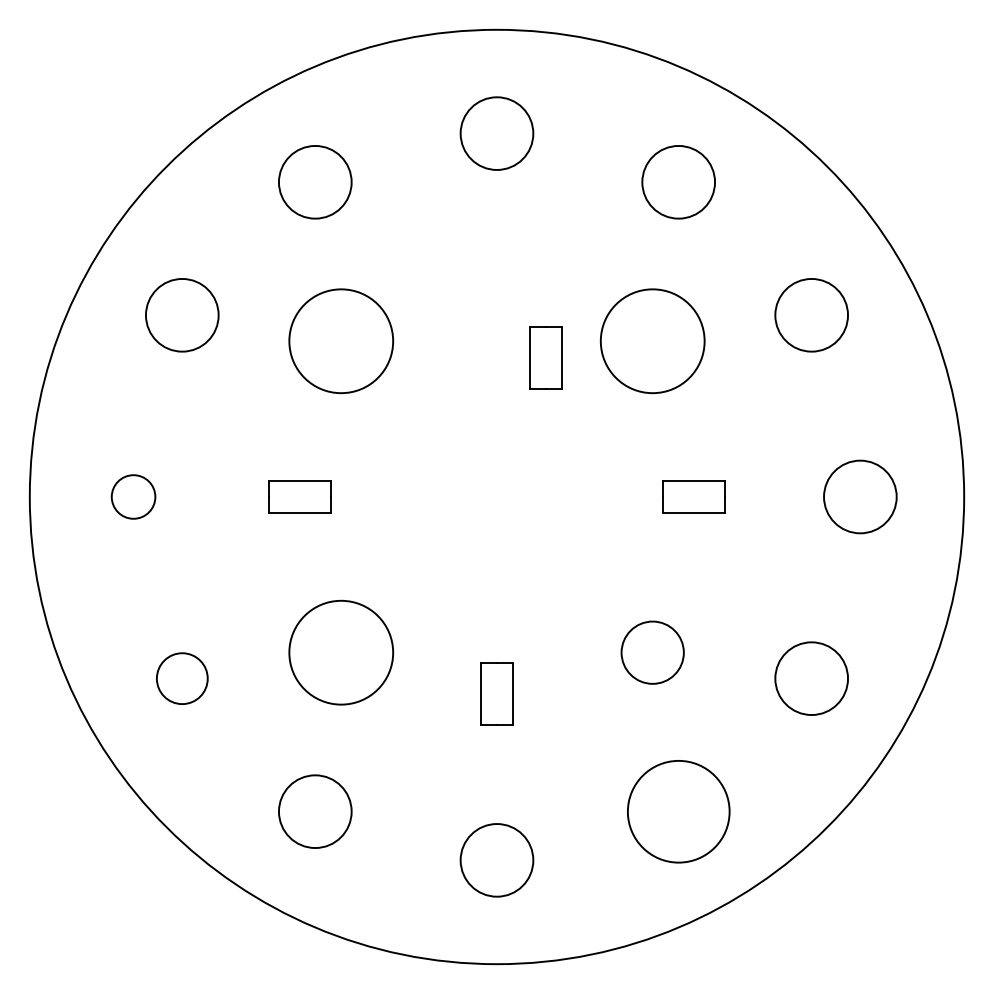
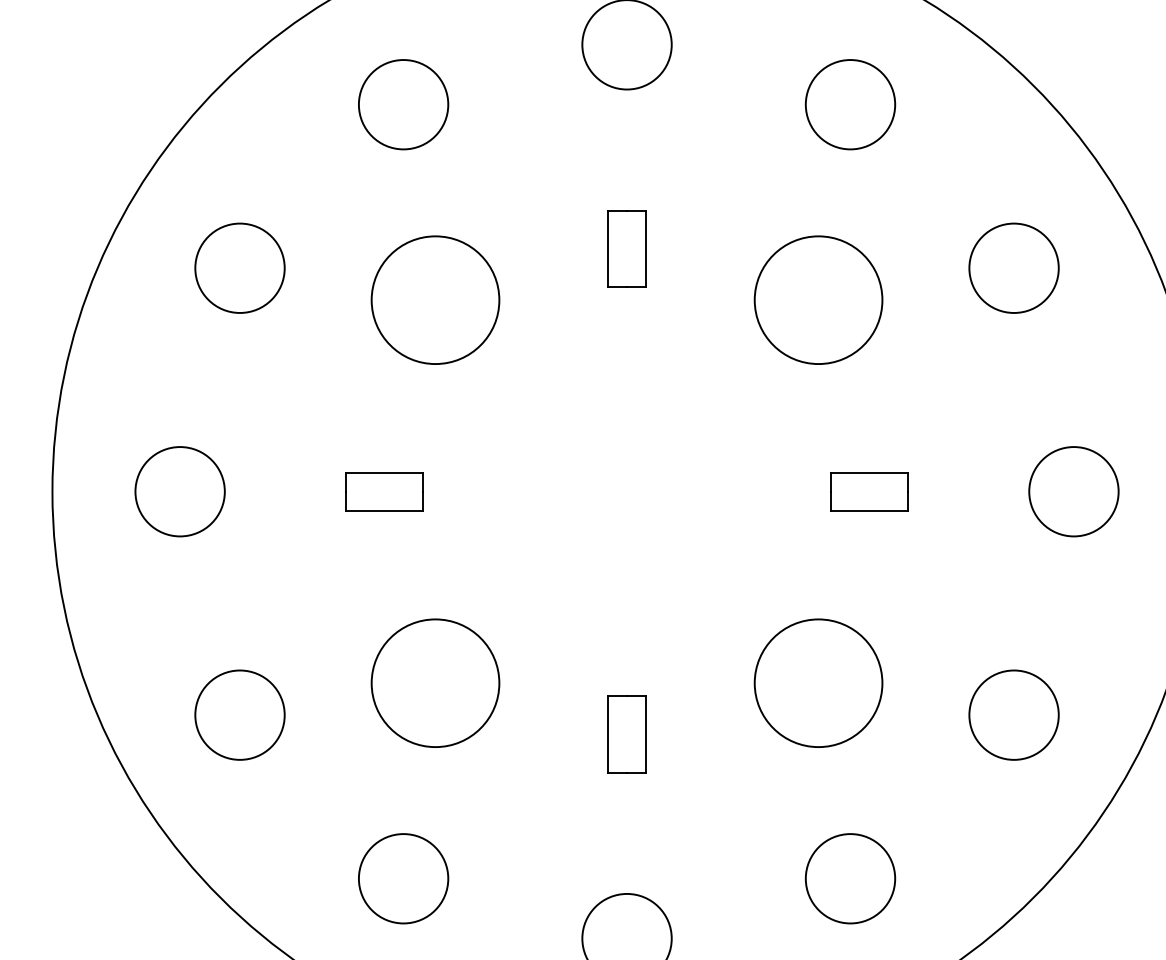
part: (545, 357) -> (626, 248), moved
circle: (133, 496) -> (179, 491), size x1.67
circle: (652, 652) -> (818, 682), size x1.67
circle: (181, 678) -> (239, 714), size x1.43
circle: (678, 811) -> (850, 878), size x0.71

